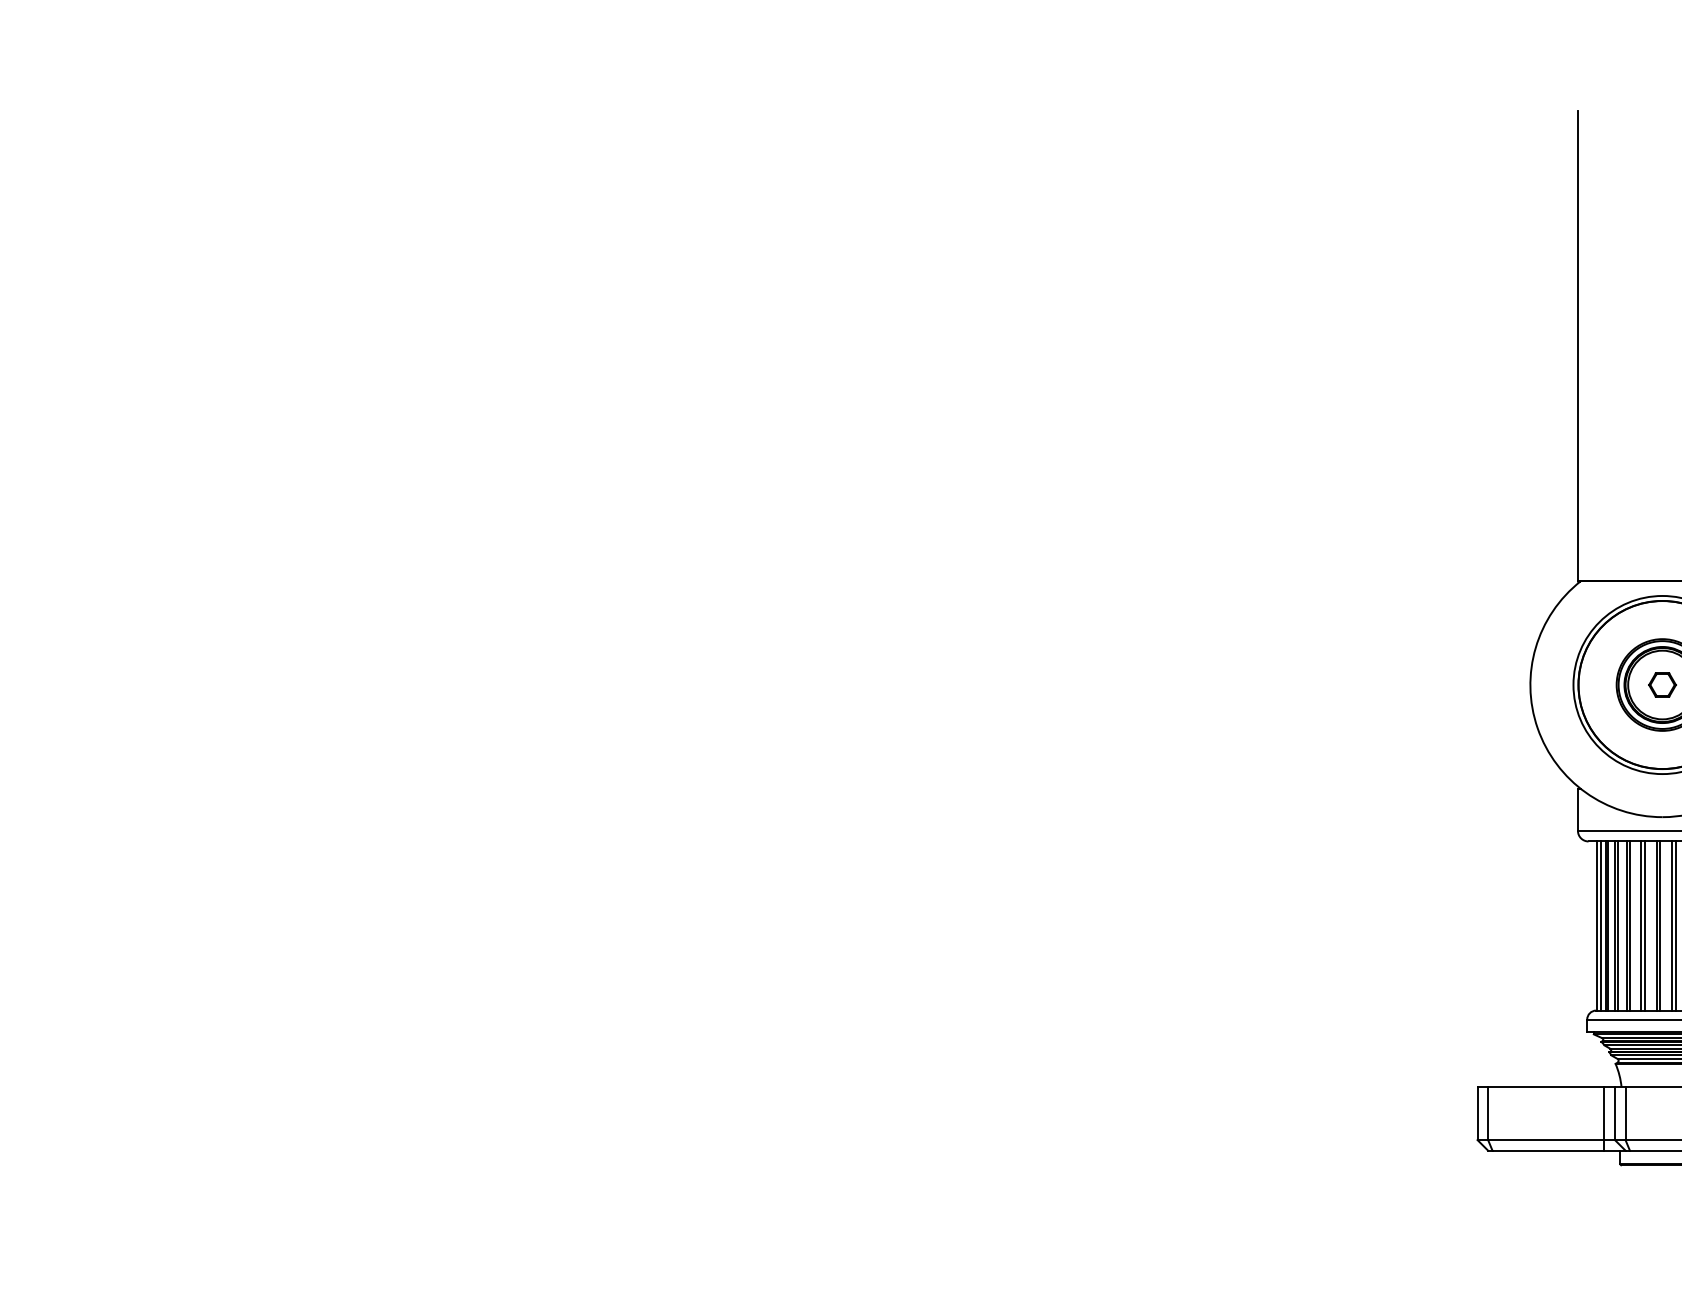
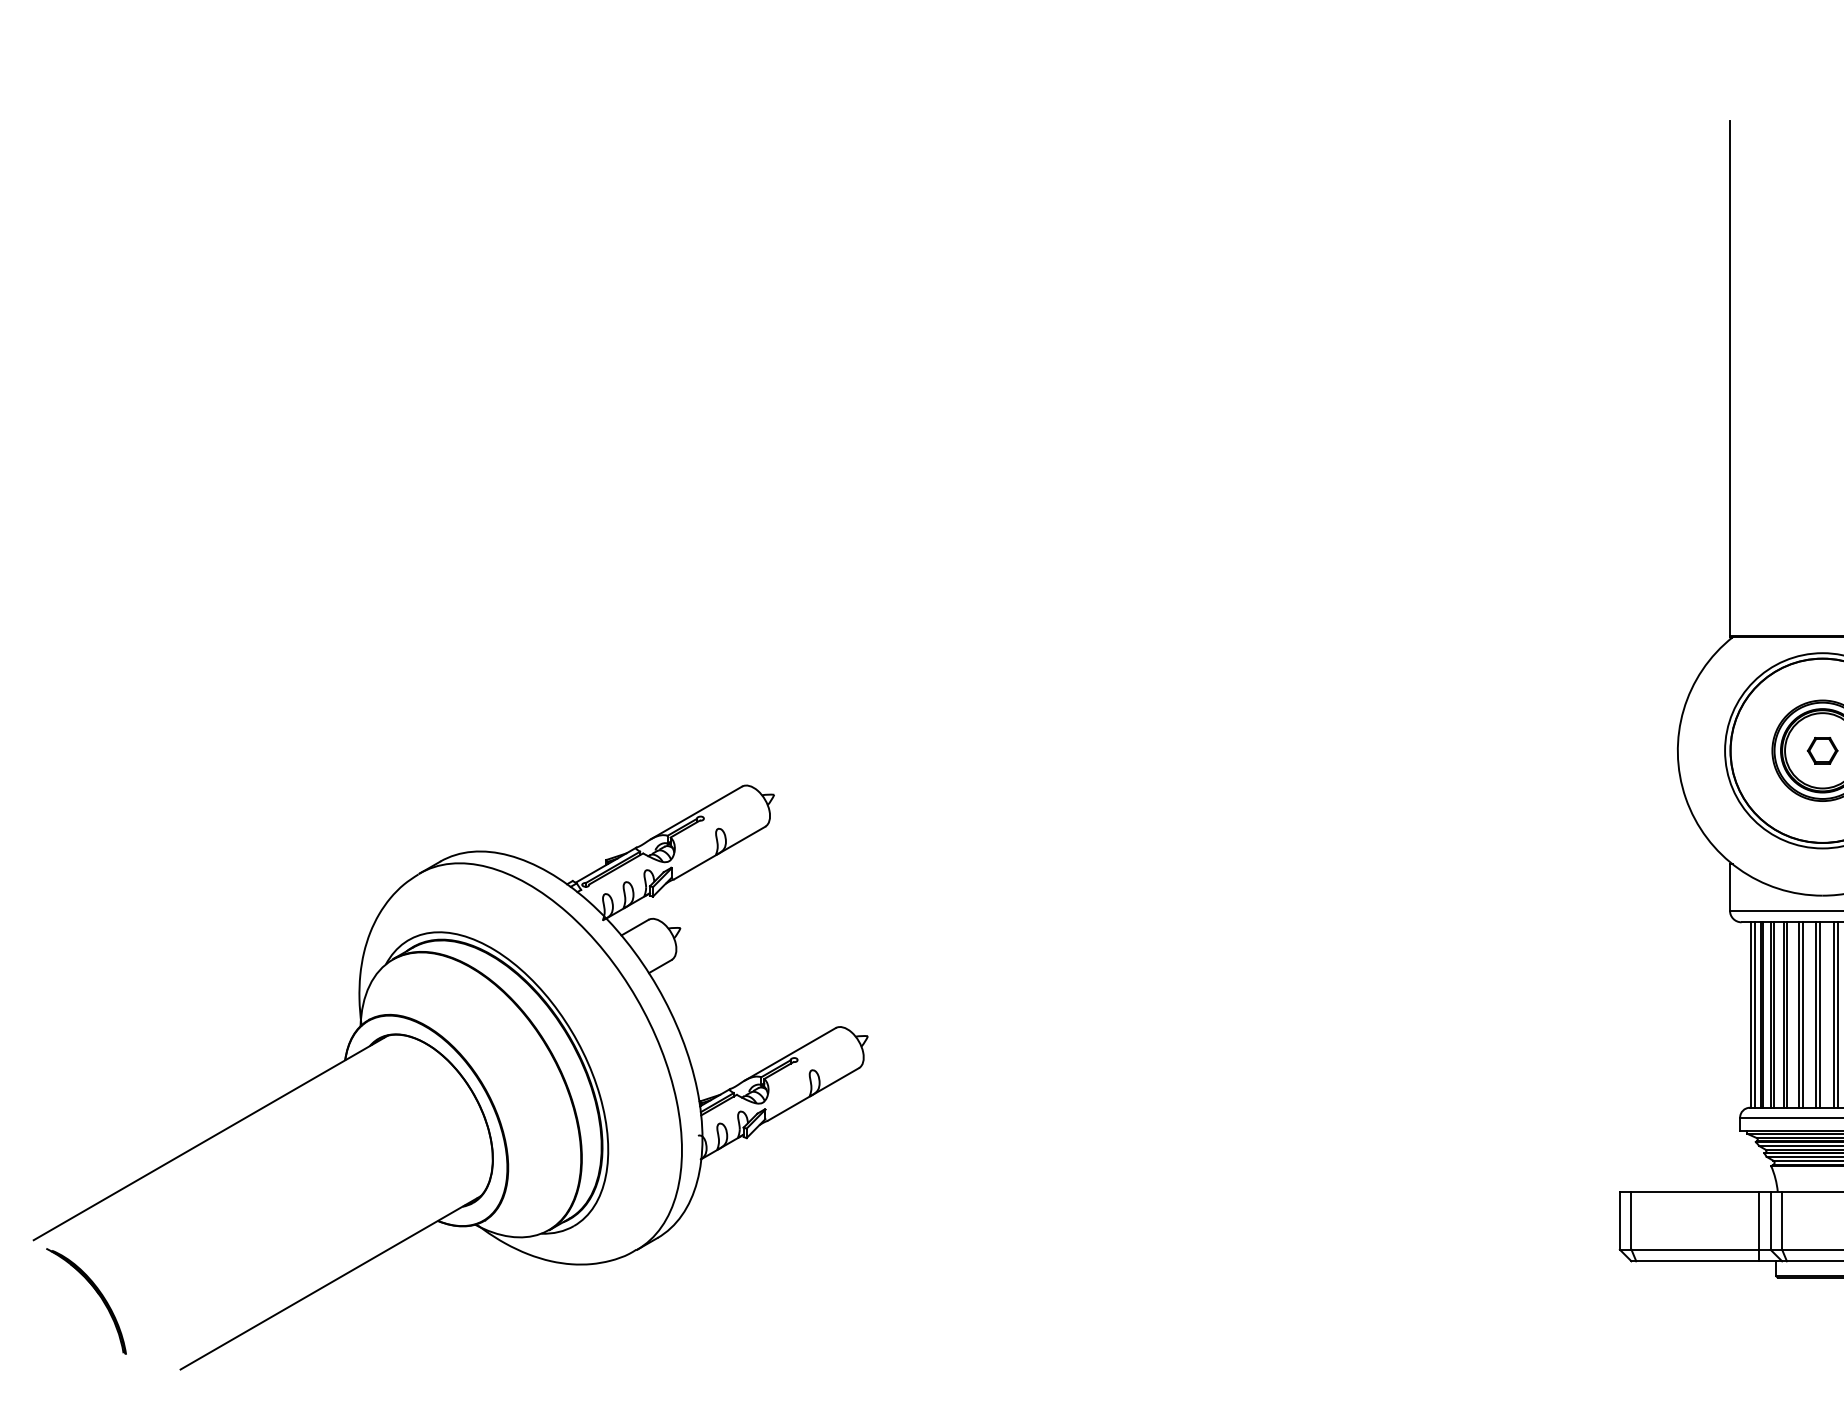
part: (416, 977) -> (456, 1071), added

